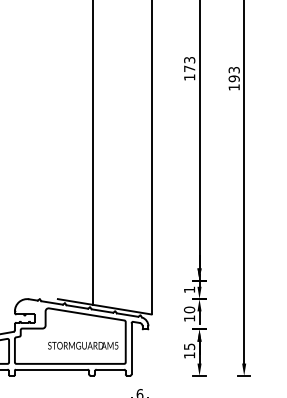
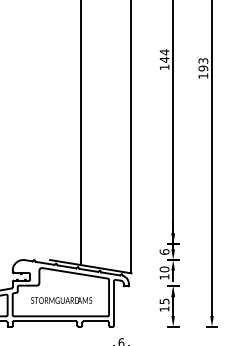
text: (189, 64) -> (164, 56), 173 -> 144
text: (189, 289) -> (164, 251), 1 -> 6
text: (83, 345) -> (61, 300), moved

